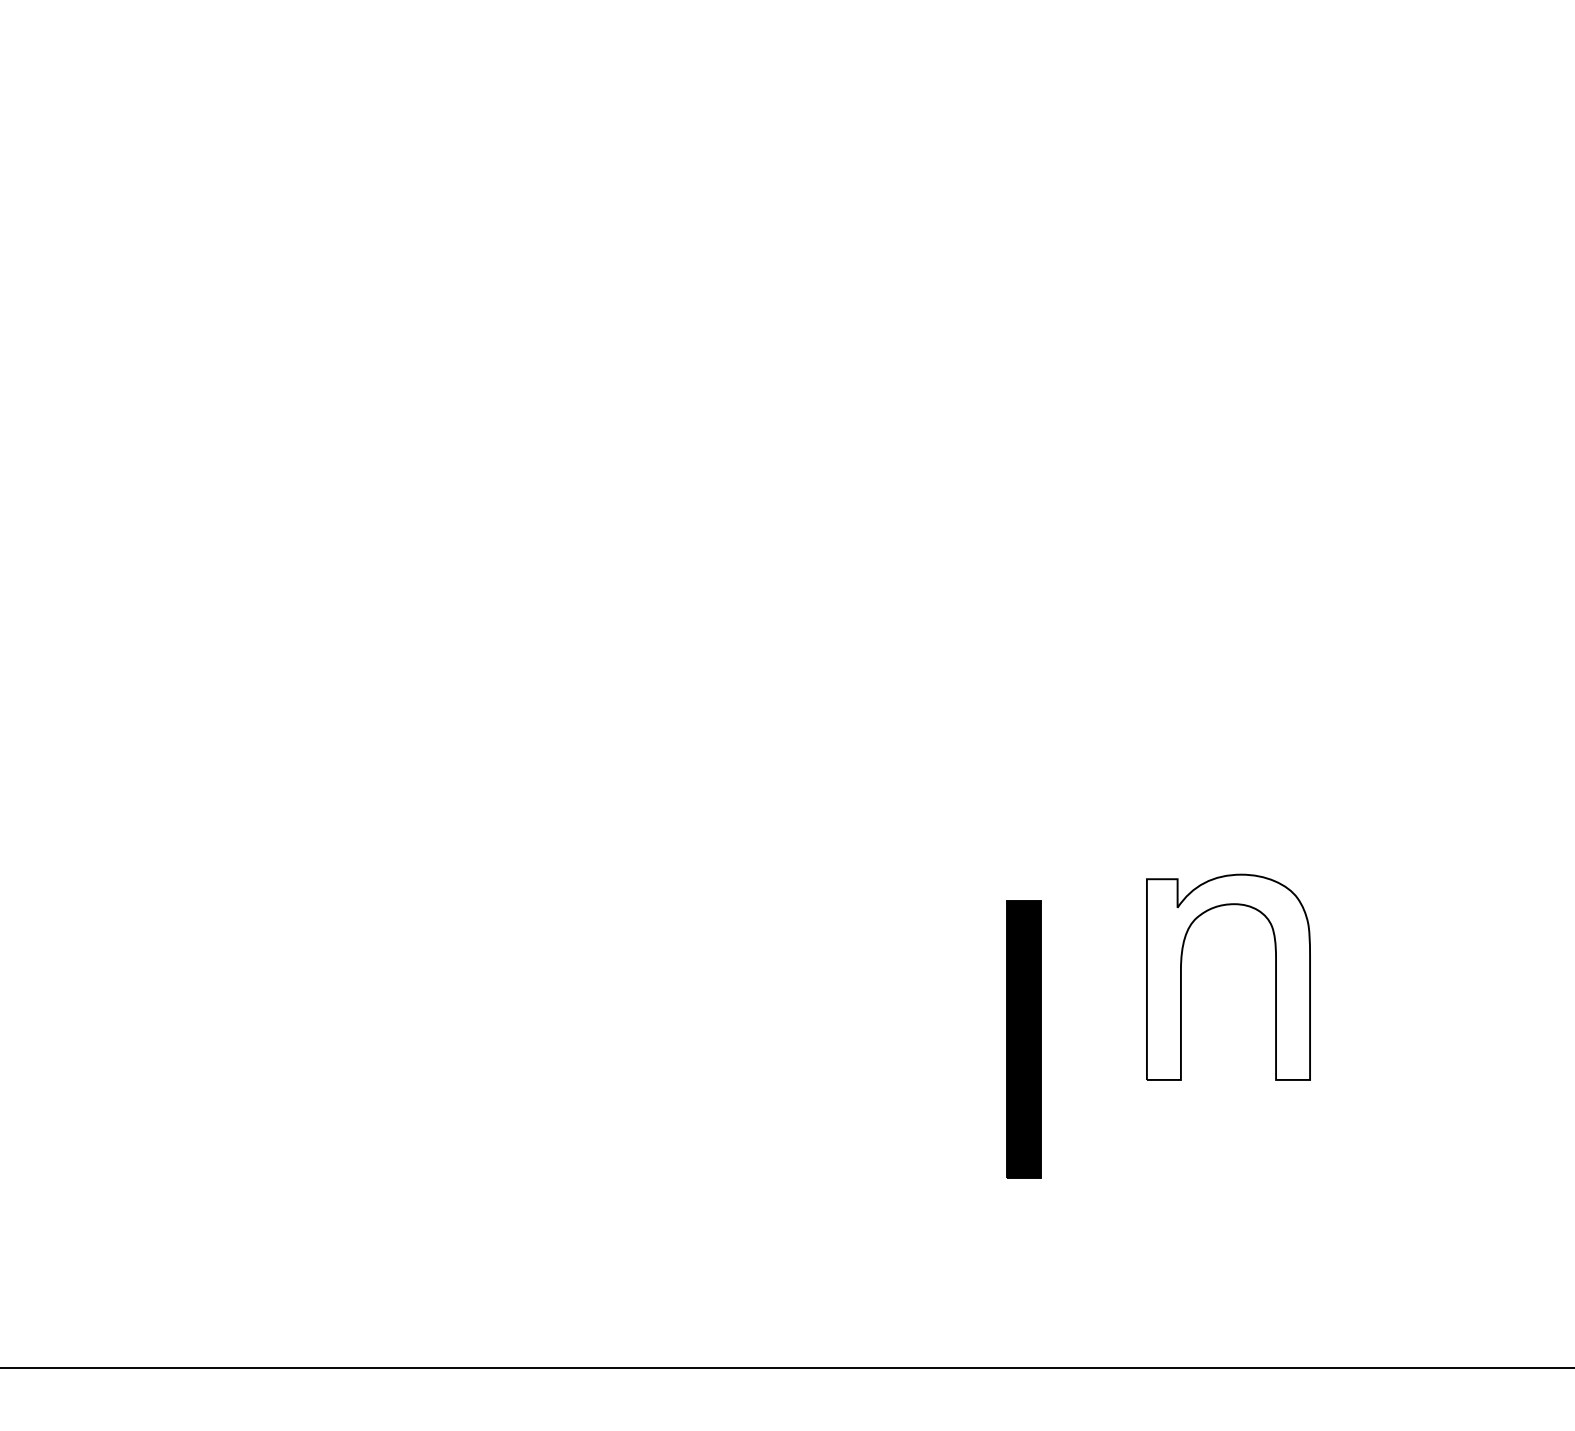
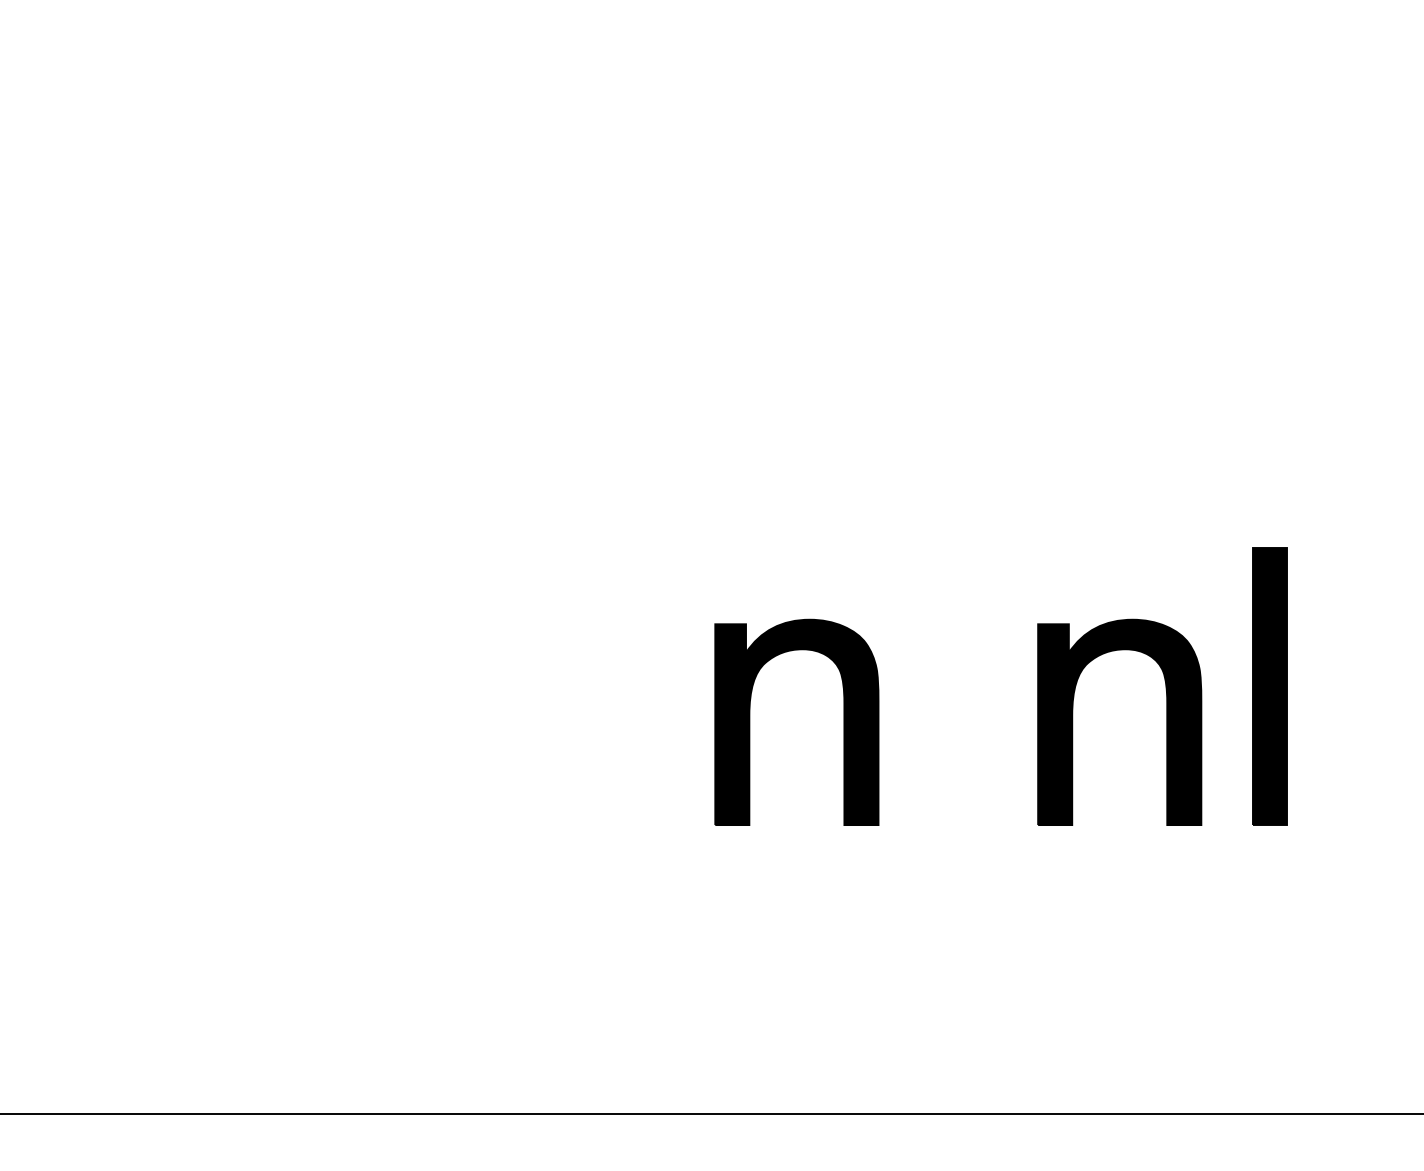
part: (858, 976) -> (749, 721), added
fill: (1228, 976) -> (1119, 721), added
part: (1023, 1039) -> (1268, 686), moved

